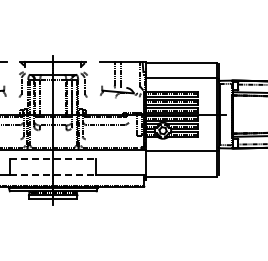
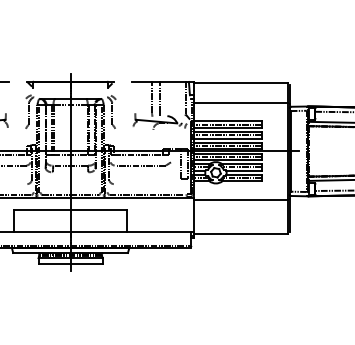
line: (53, 158) -> (70, 209), dashed -> solid
line: (53, 175) -> (70, 232), dashed -> solid

